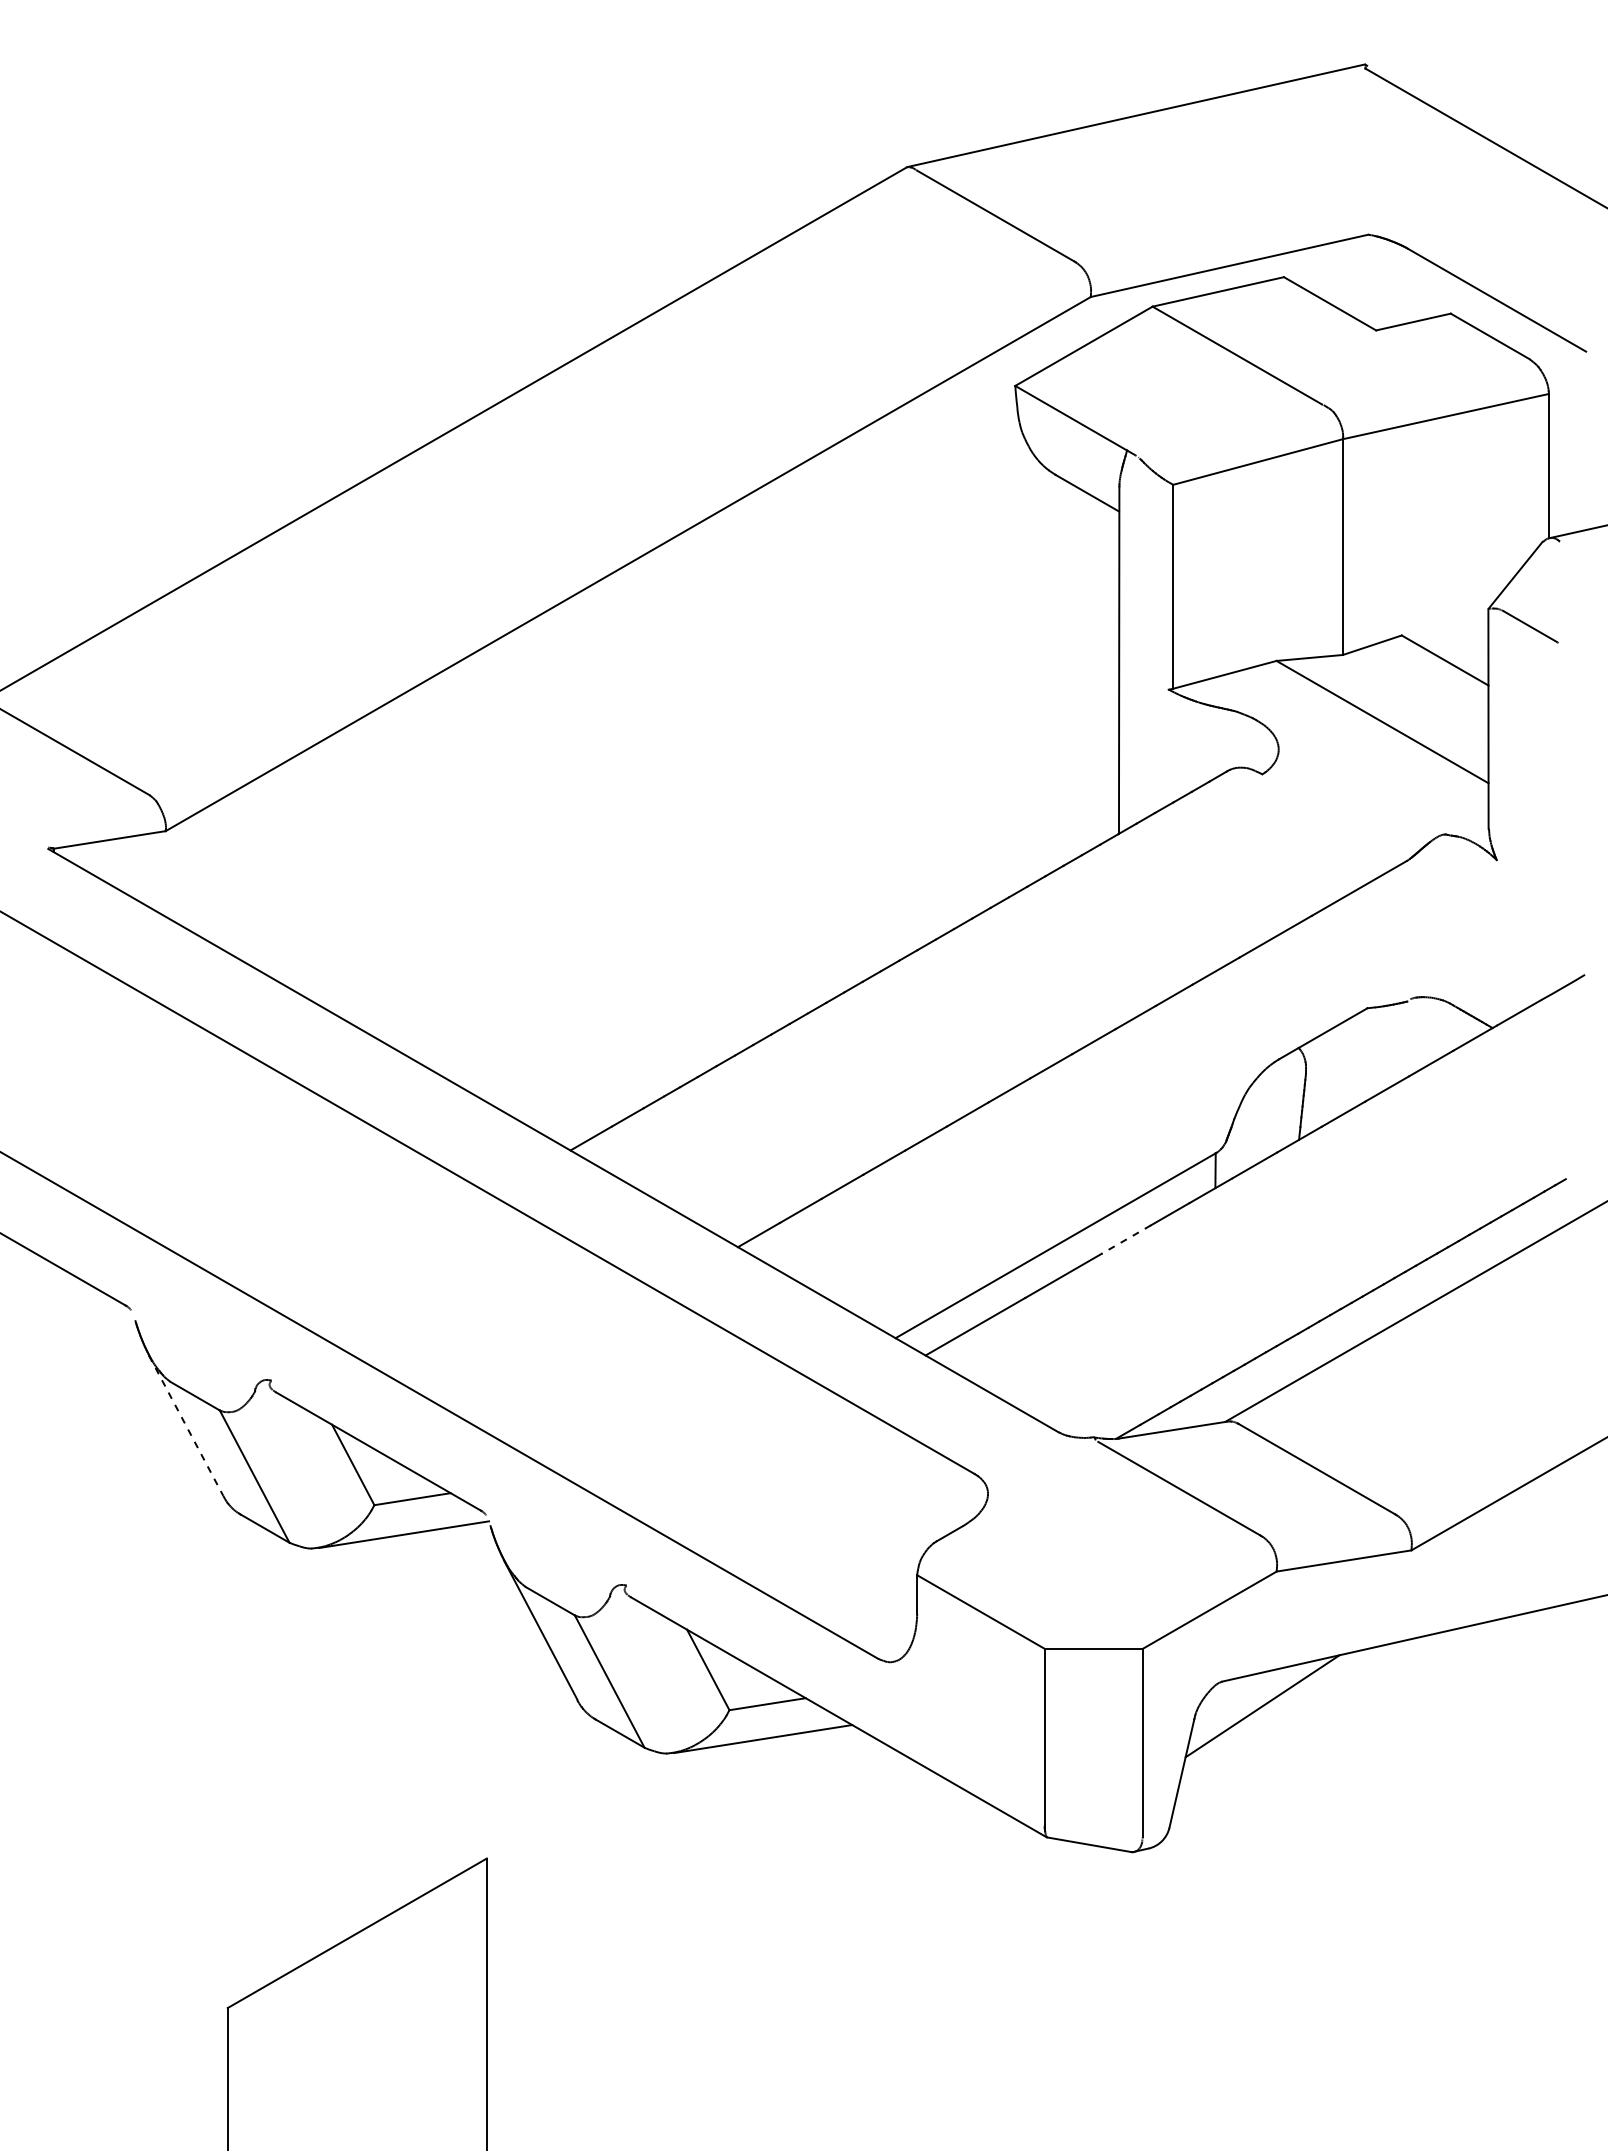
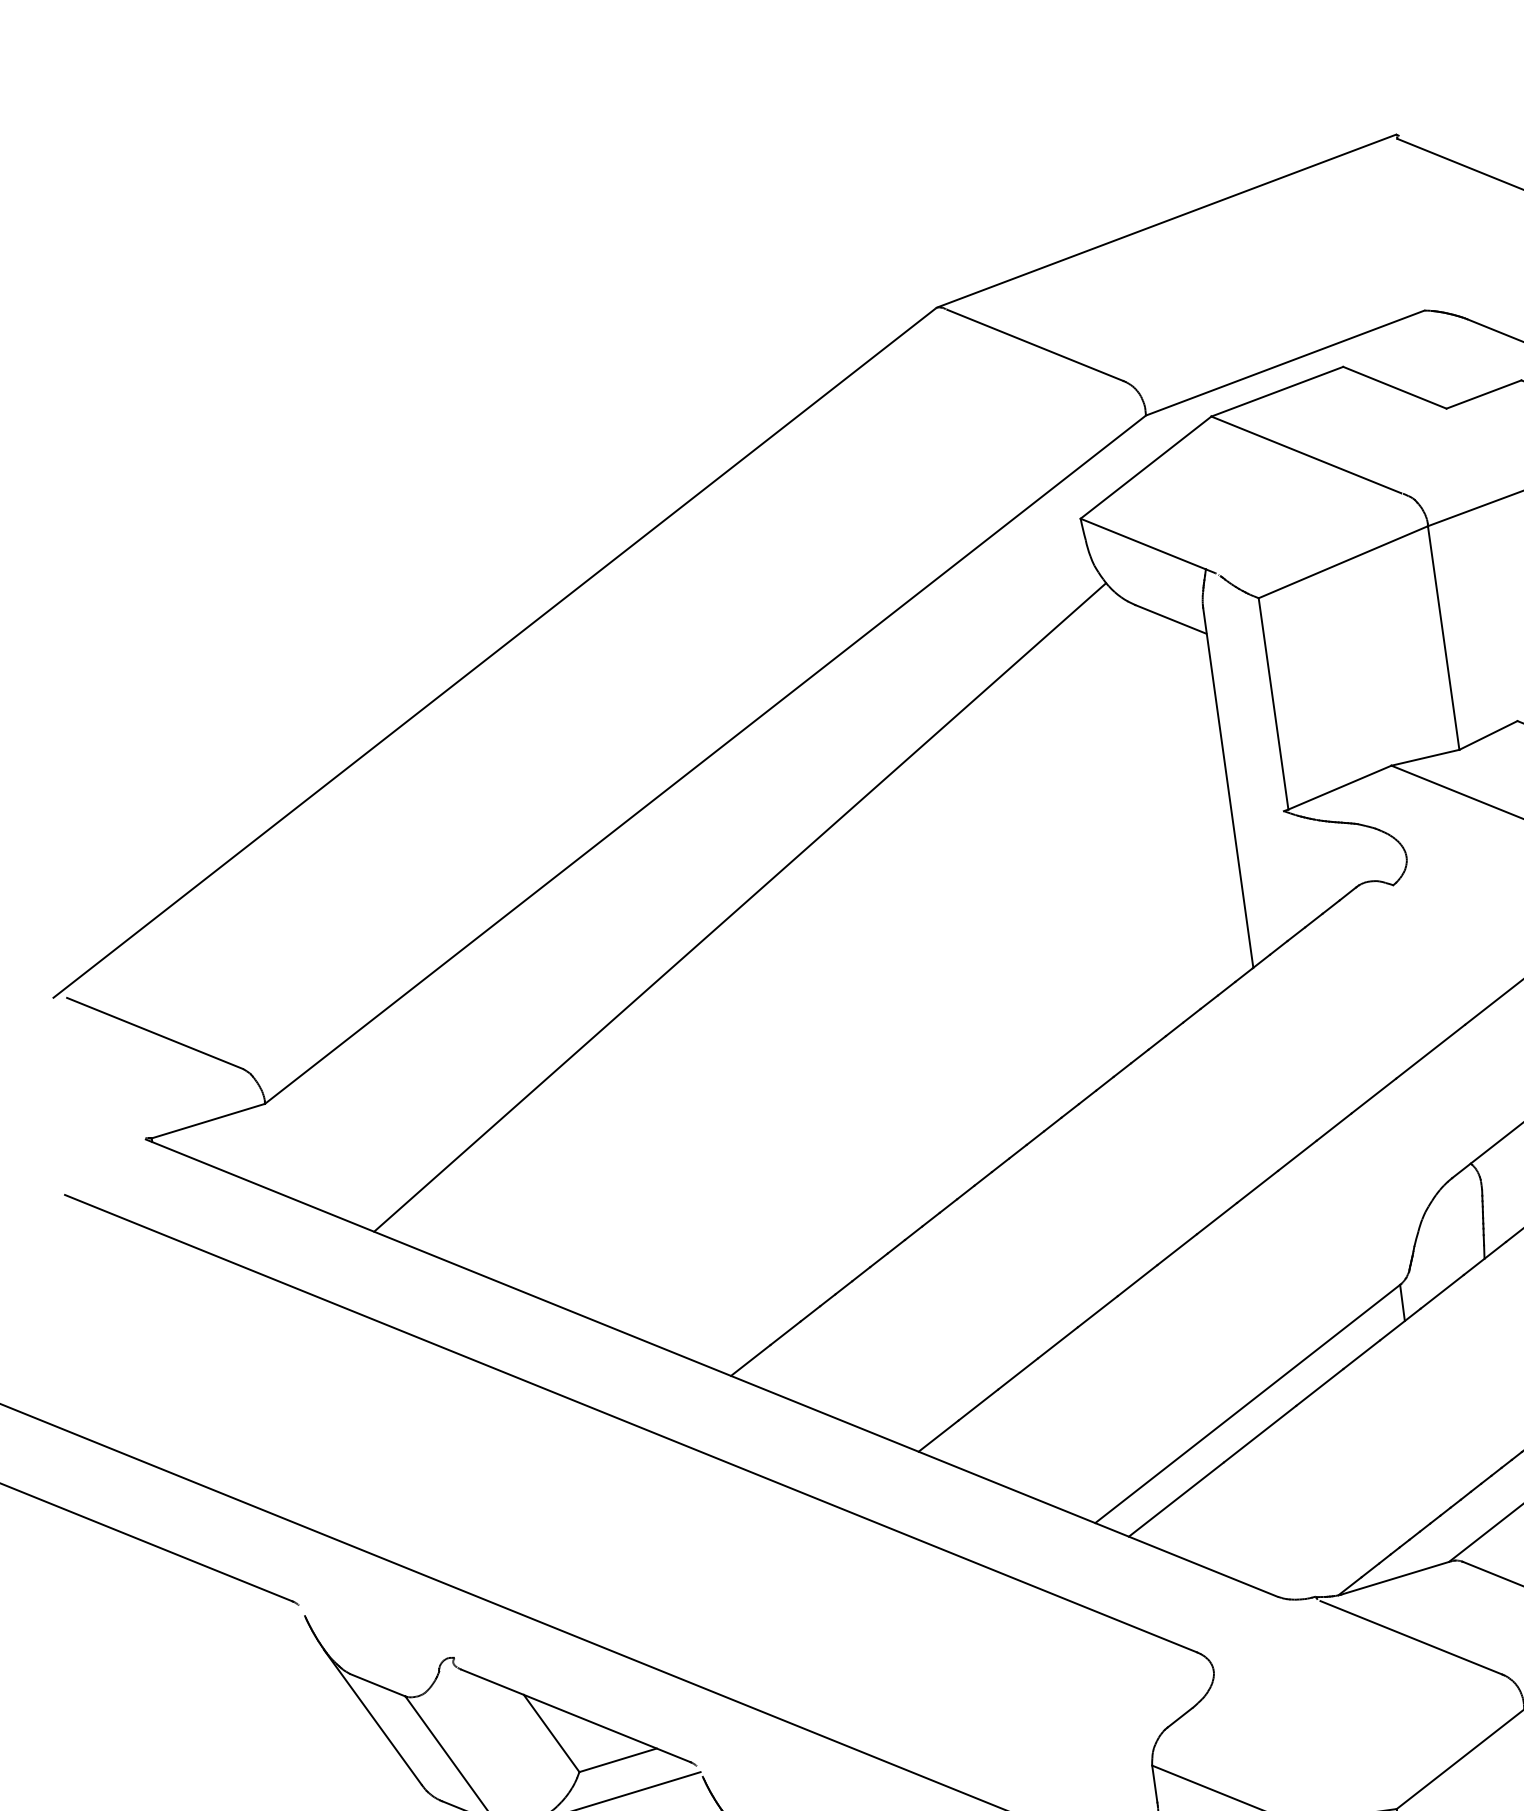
line: (641, 708) -> (740, 907), added
line: (1126, 1239) -> (1320, 1387), dashed -> solid
line: (186, 1426) -> (373, 1717), dashed -> solid

